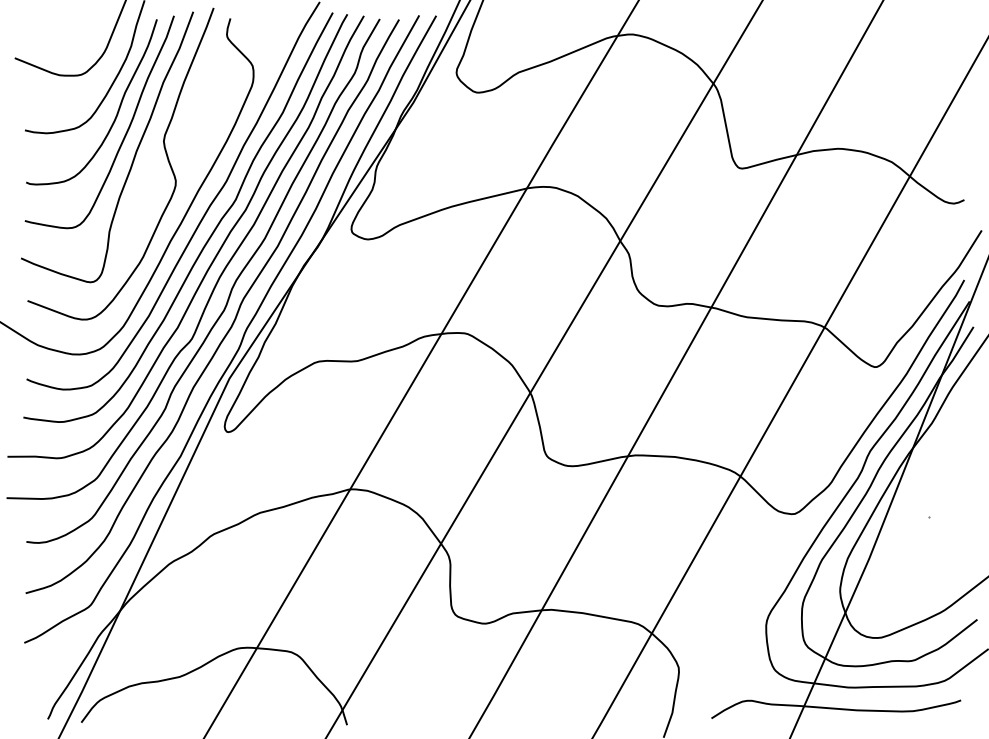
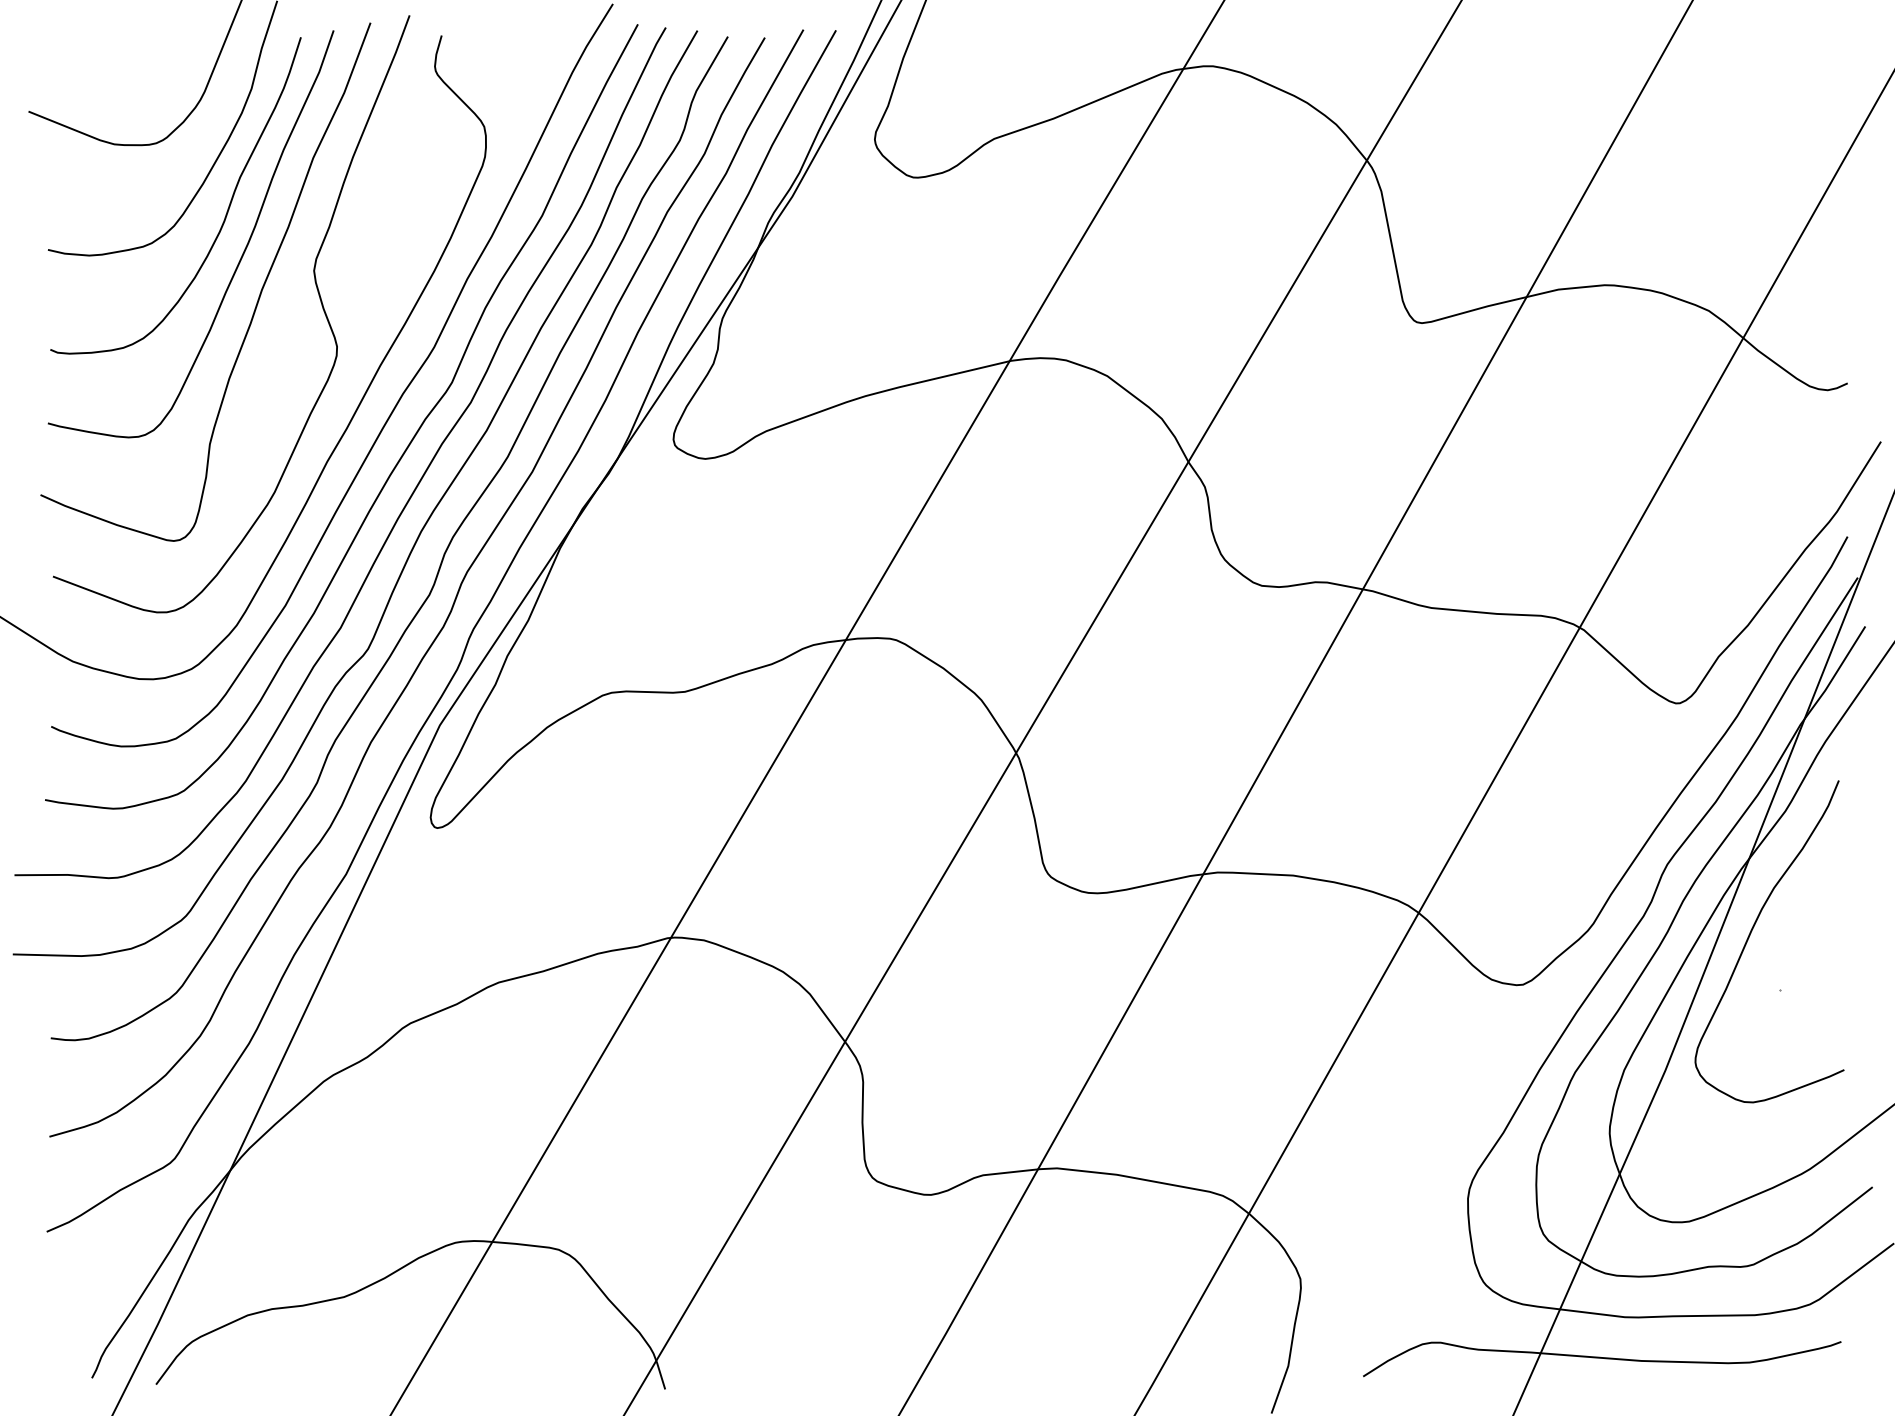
curve: (914, 487) -> (1752, 934), added

